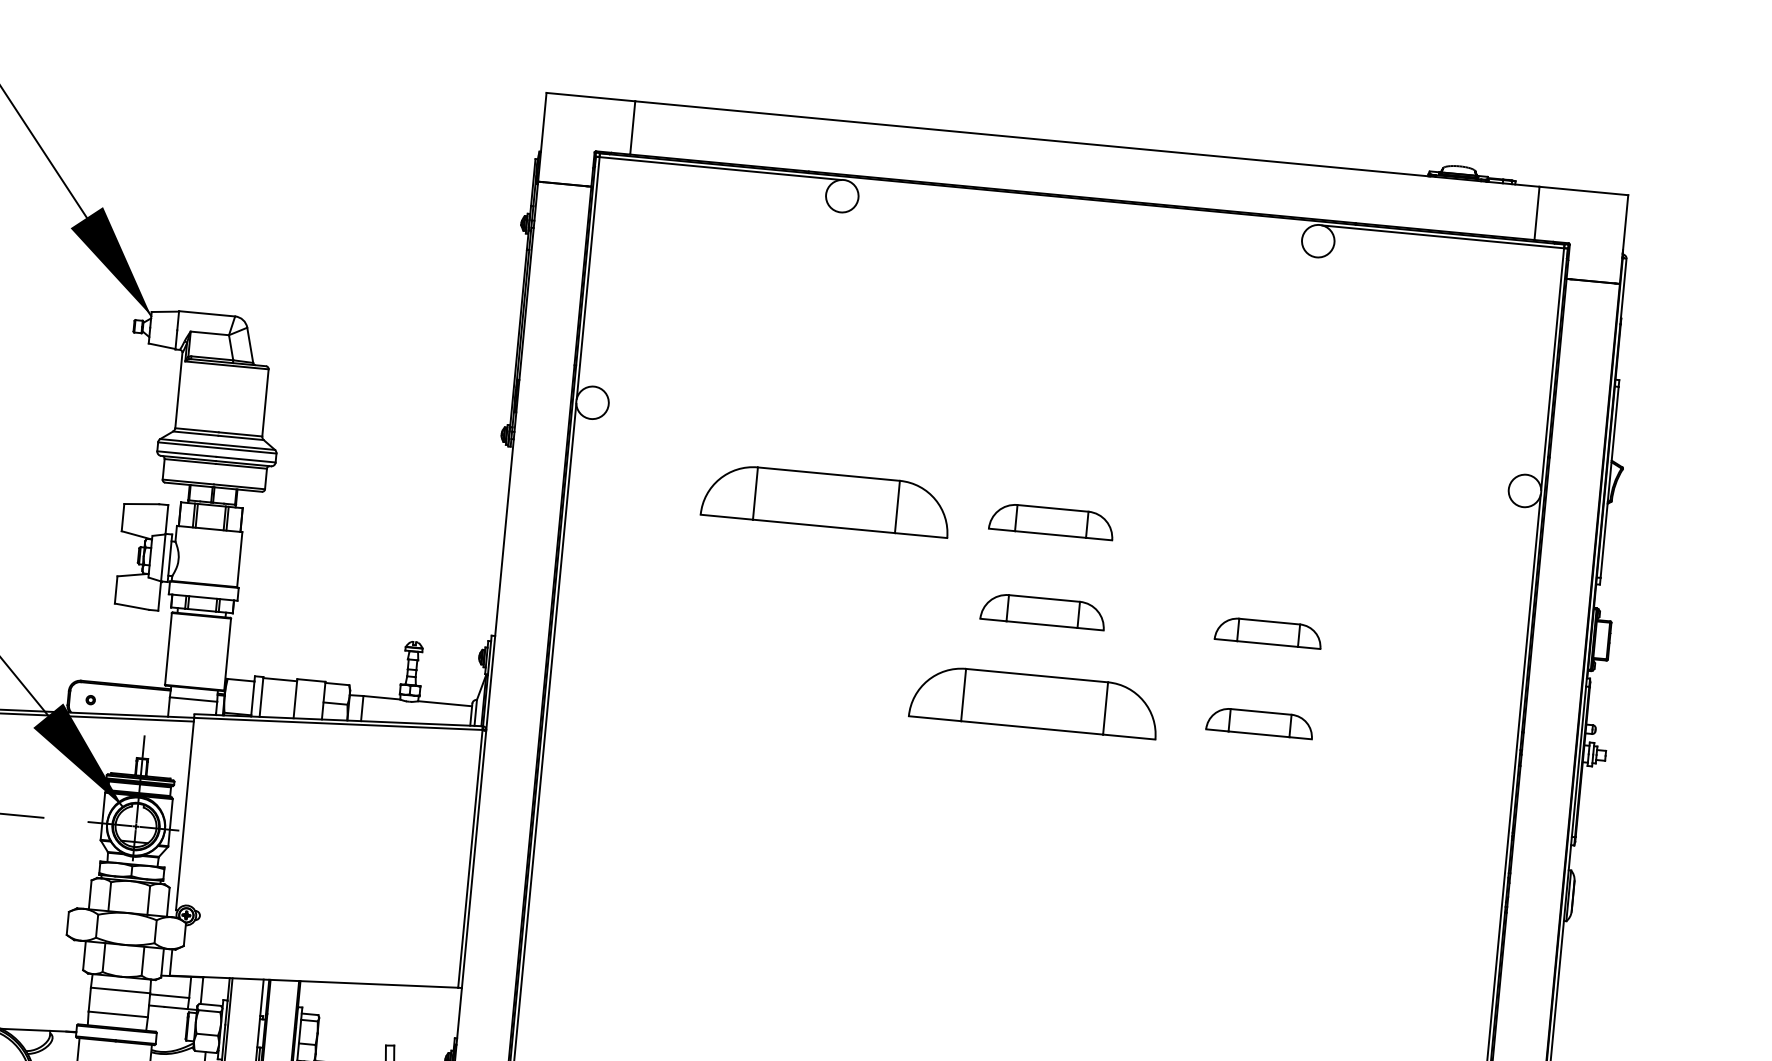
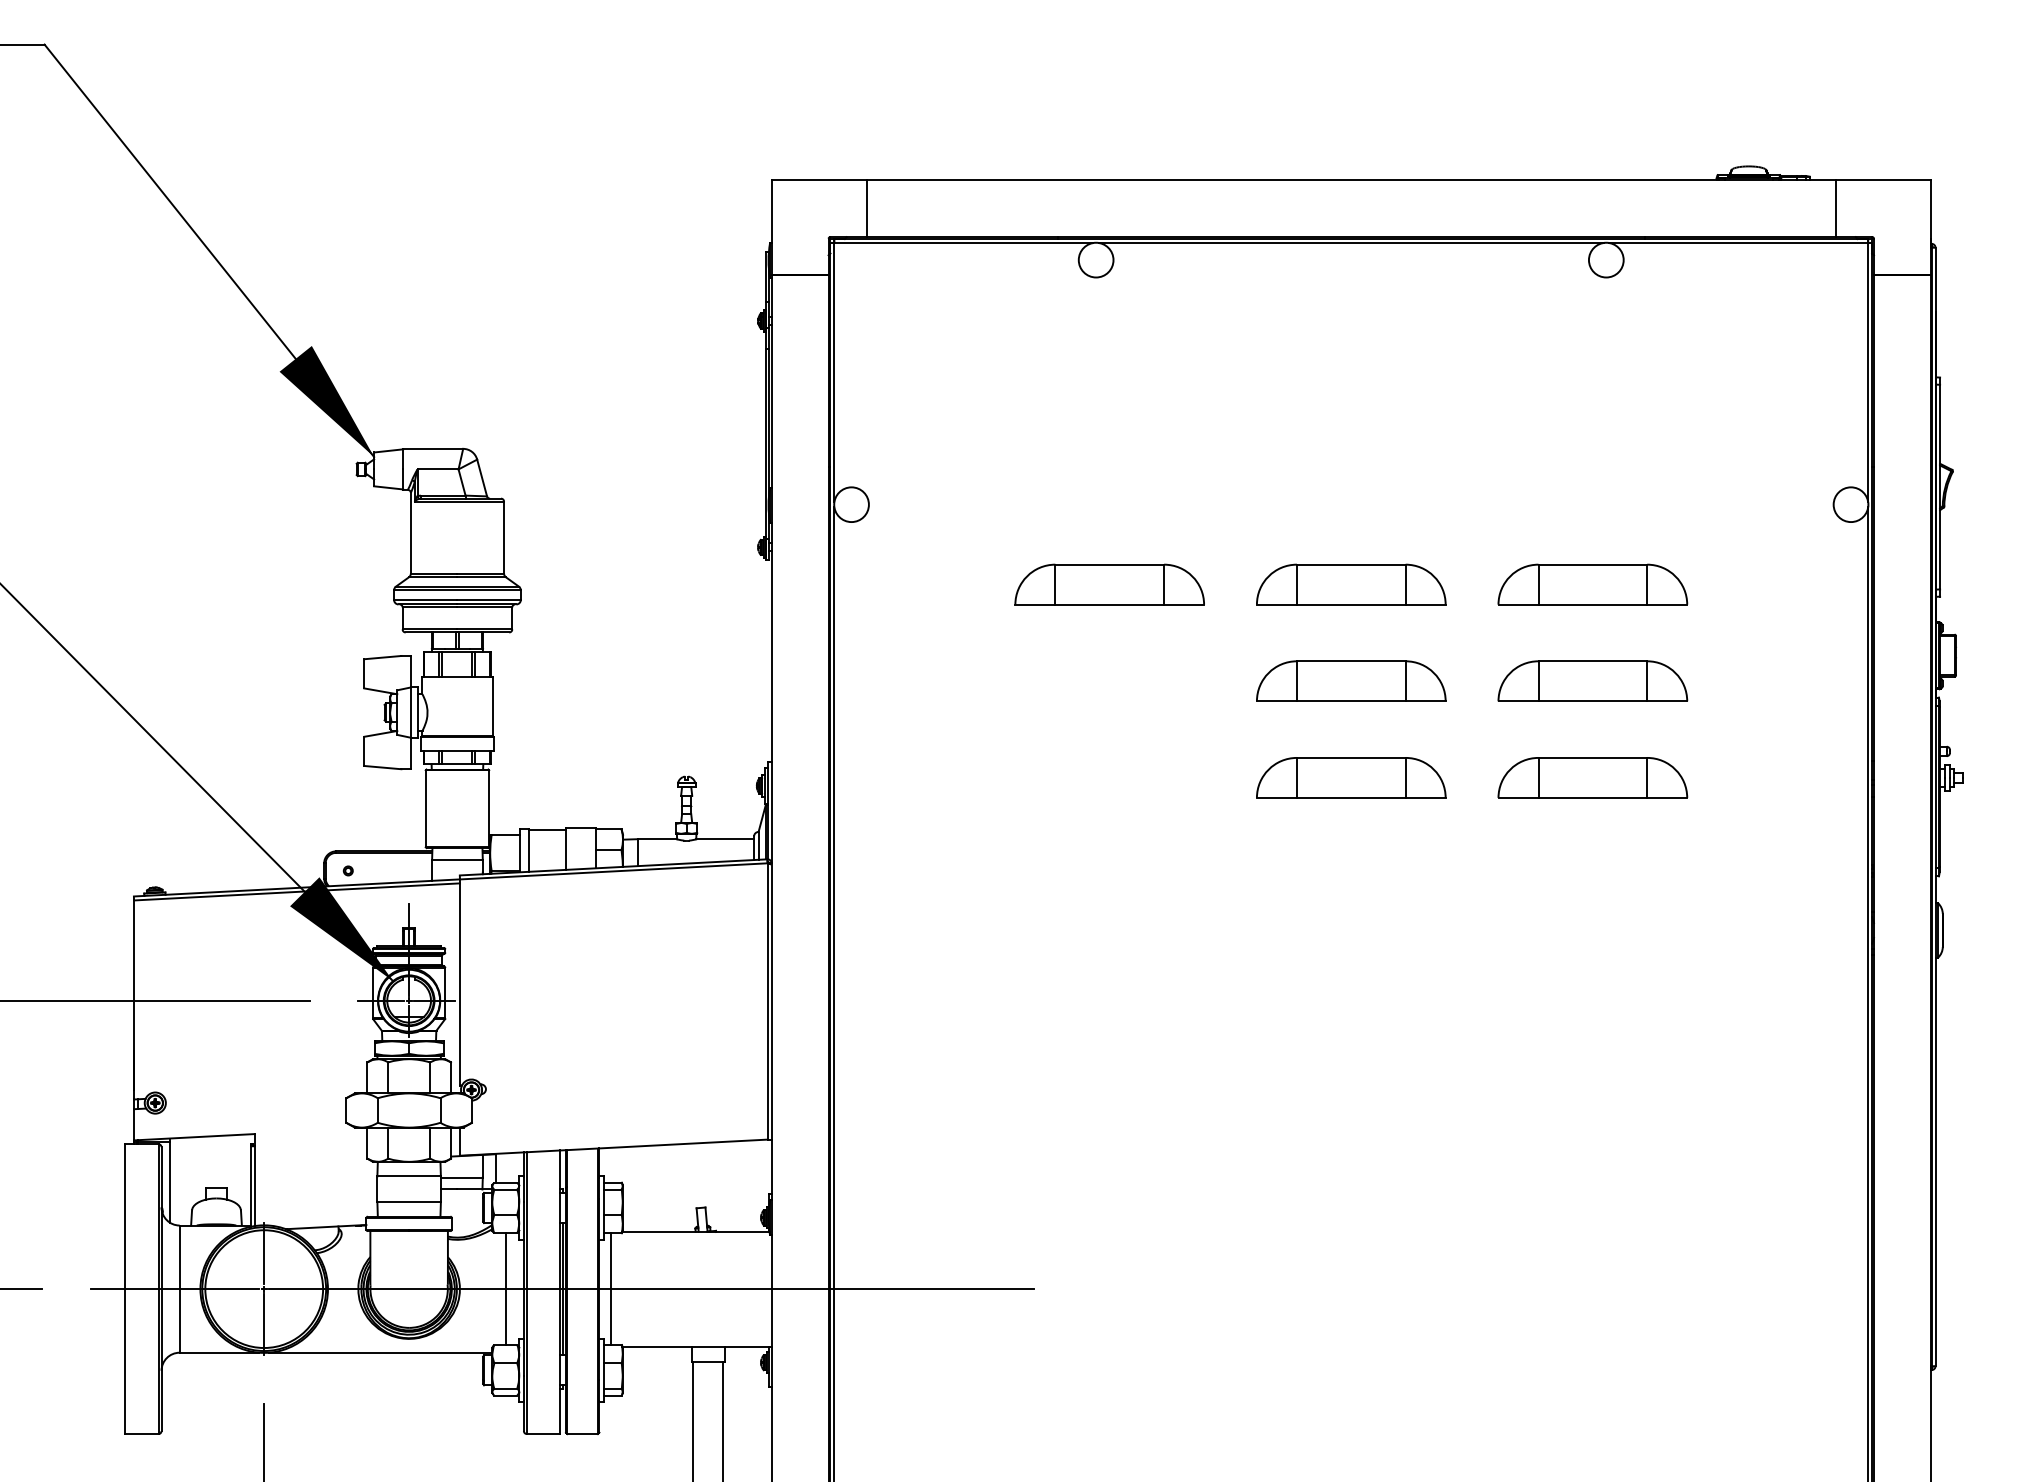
line: (1081, 203) -> (1350, 243), added
part: (826, 500) -> (1109, 584), size x0.71
part: (1051, 521) -> (1351, 584), size x1.43
part: (1276, 542) -> (1592, 584), added
part: (1043, 610) -> (1351, 680), size x1.43
part: (1268, 632) -> (1592, 680), size x1.67
part: (1034, 701) -> (1351, 777), size x0.71
part: (1259, 722) -> (1592, 777), size x1.67

